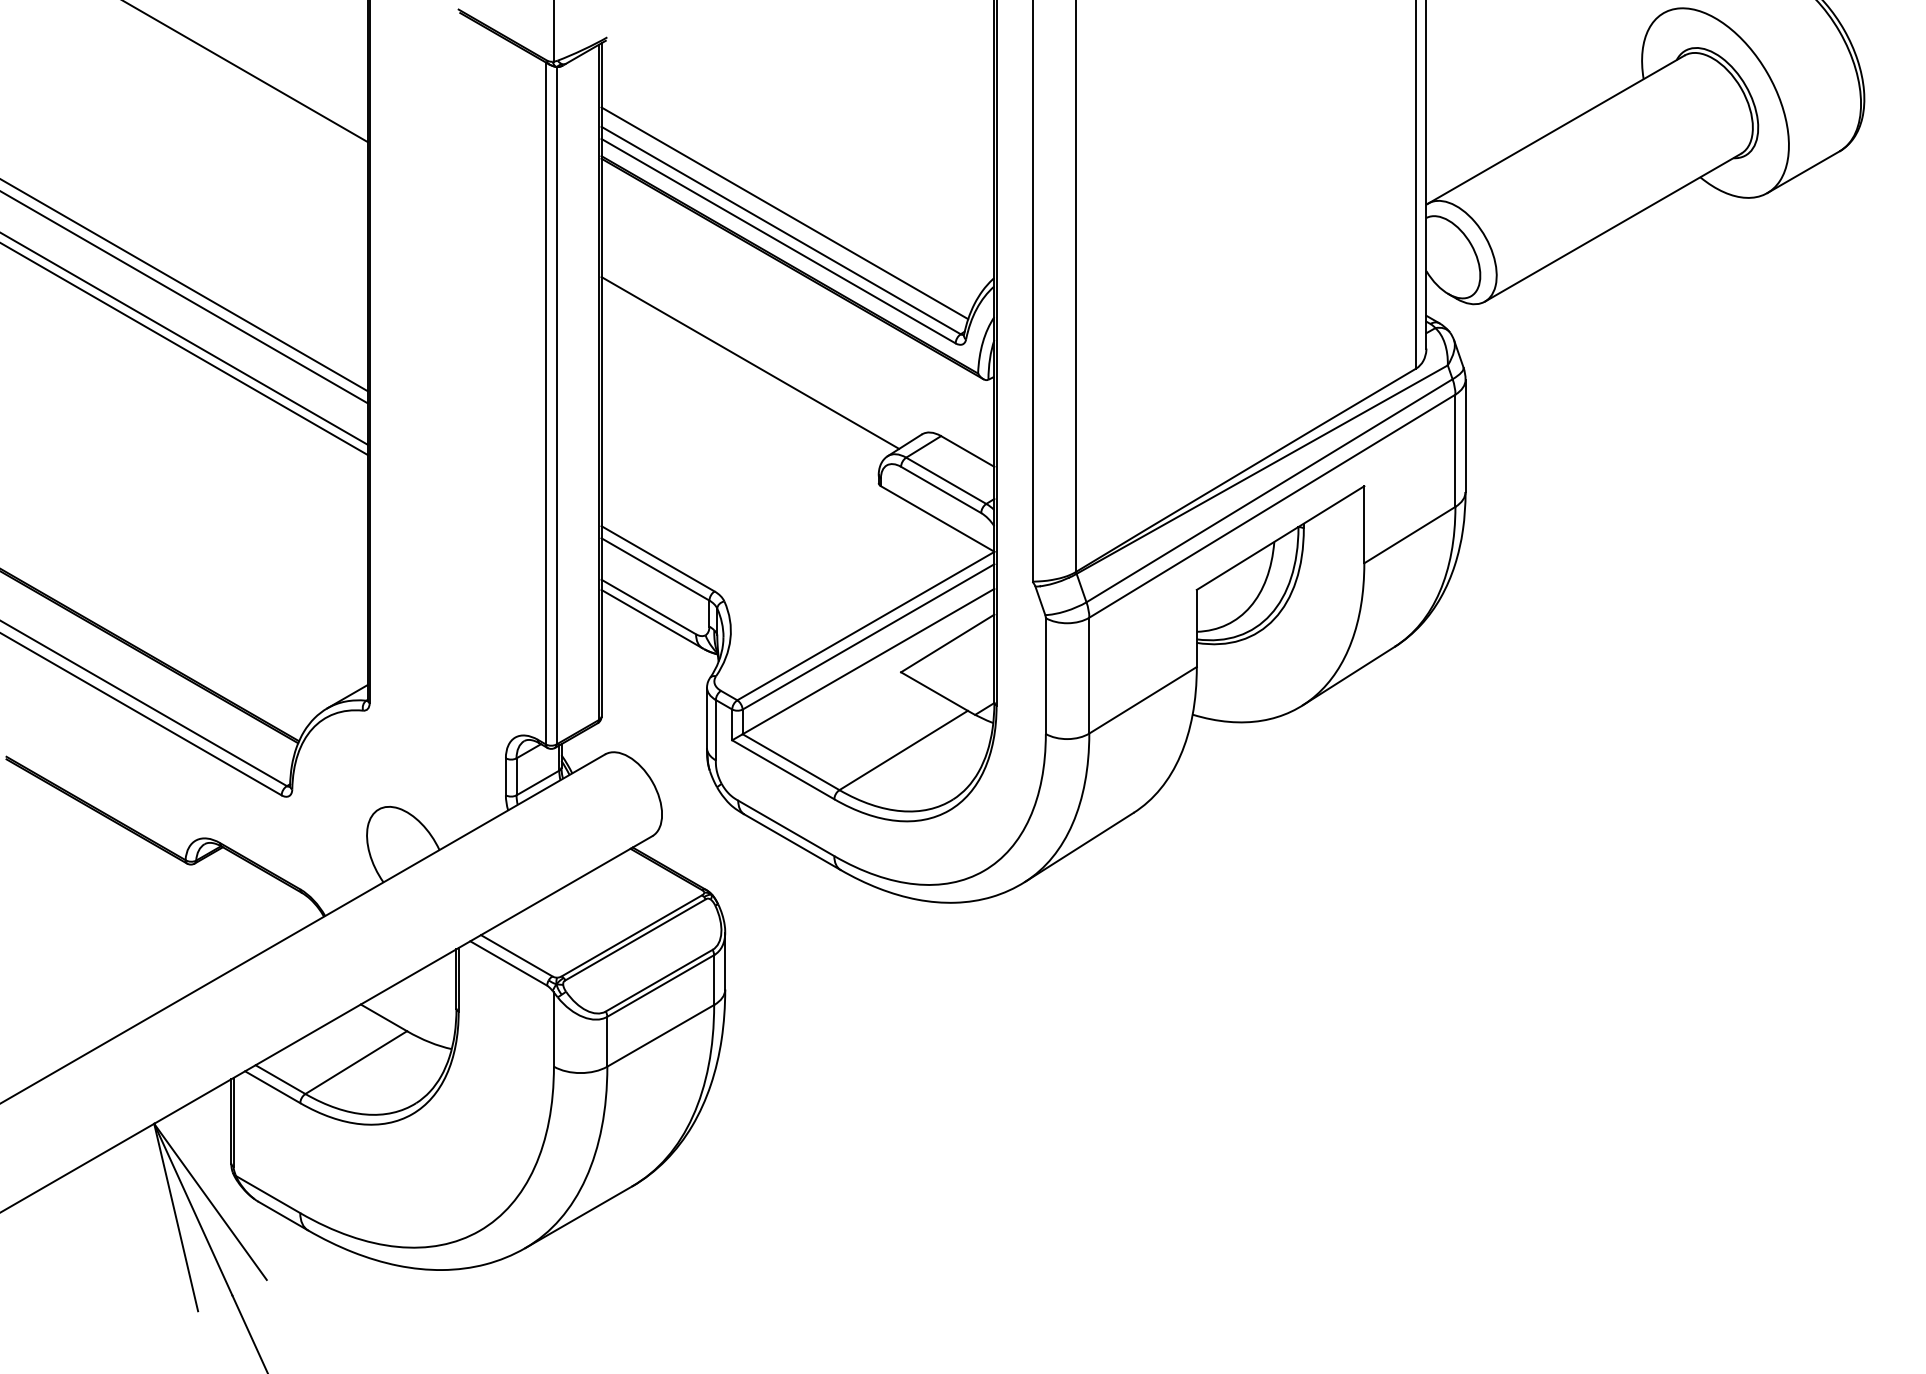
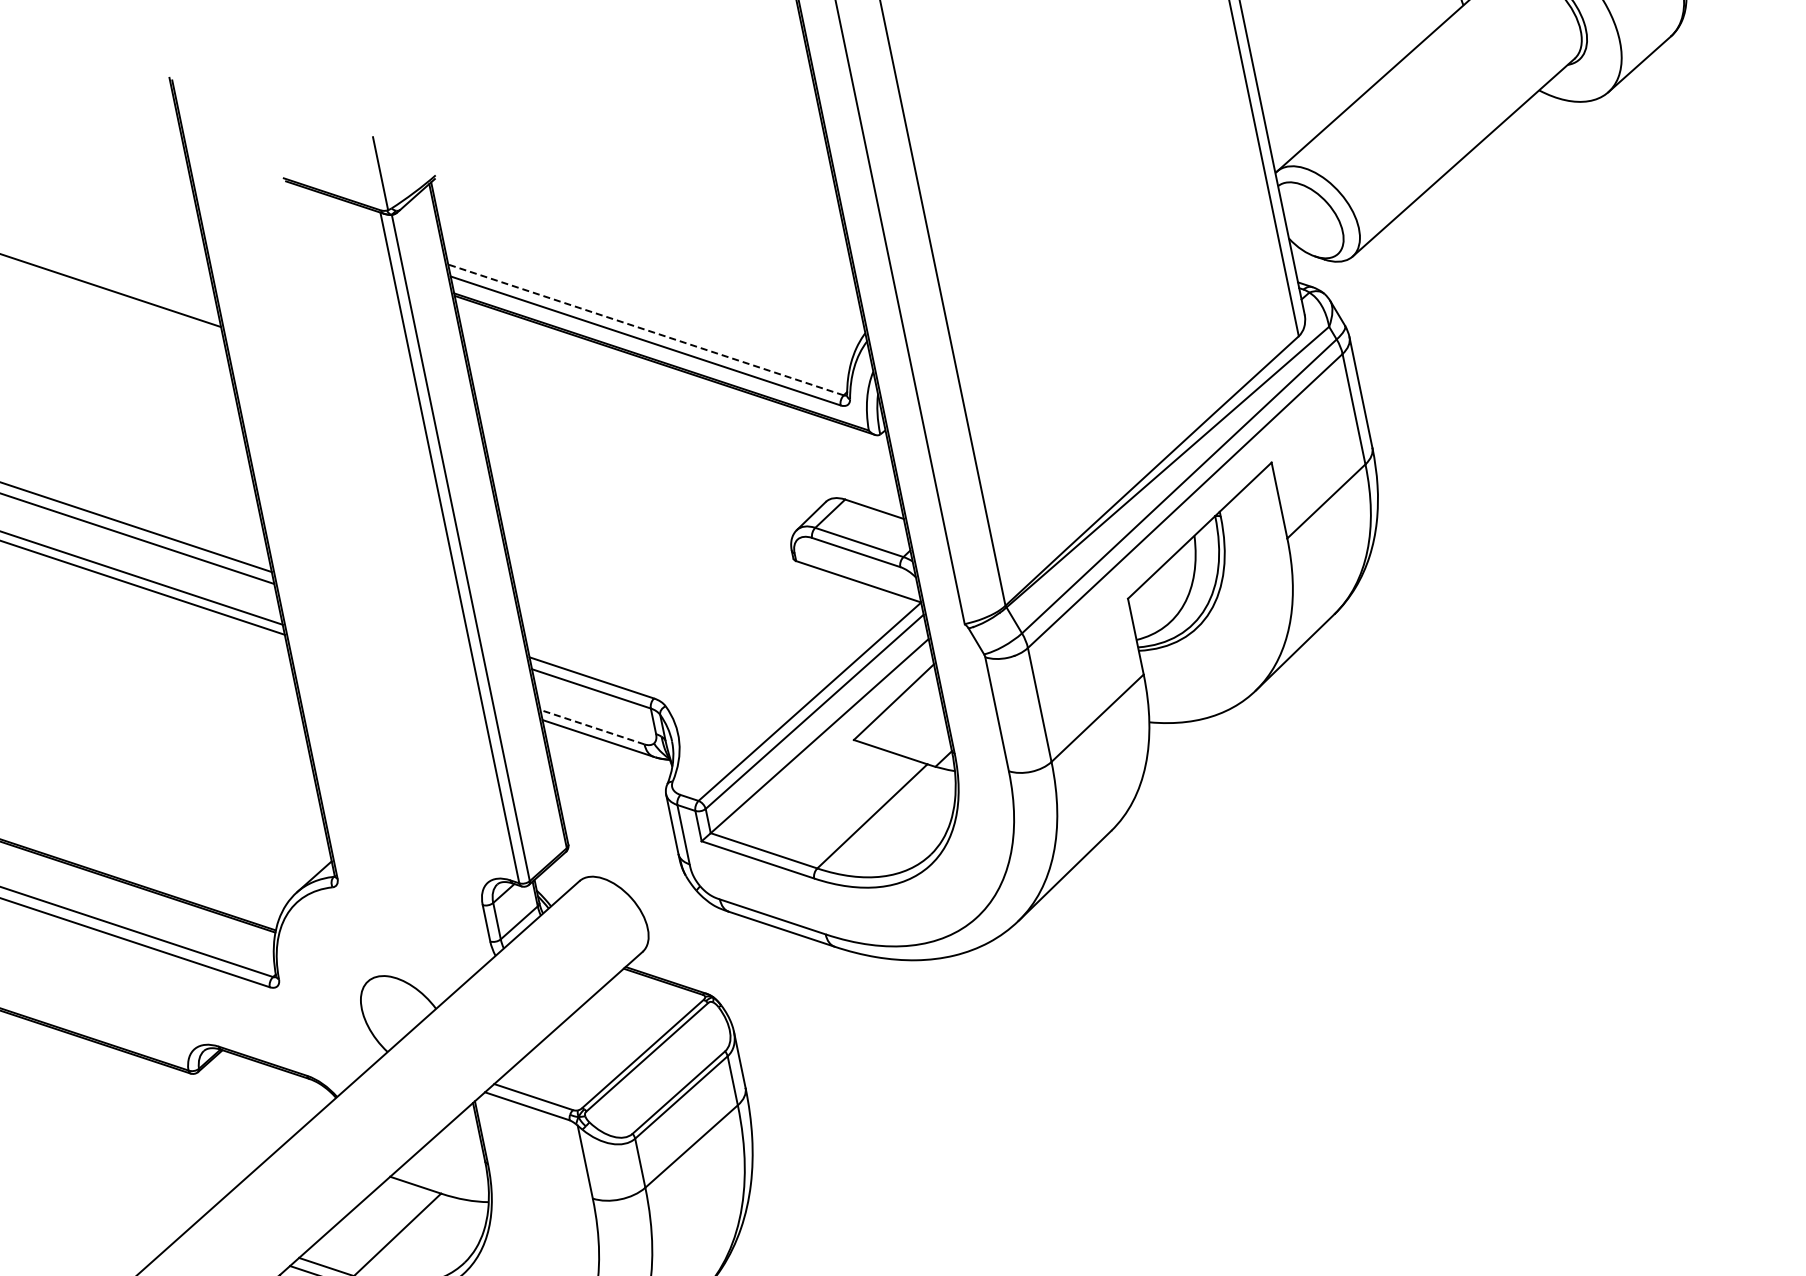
line: (784, 213) -> (645, 312), removed
line: (780, 230) -> (645, 330), solid -> dashed
line: (750, 362) -> (642, 465), removed
line: (648, 607) -> (592, 727), solid -> dashed

